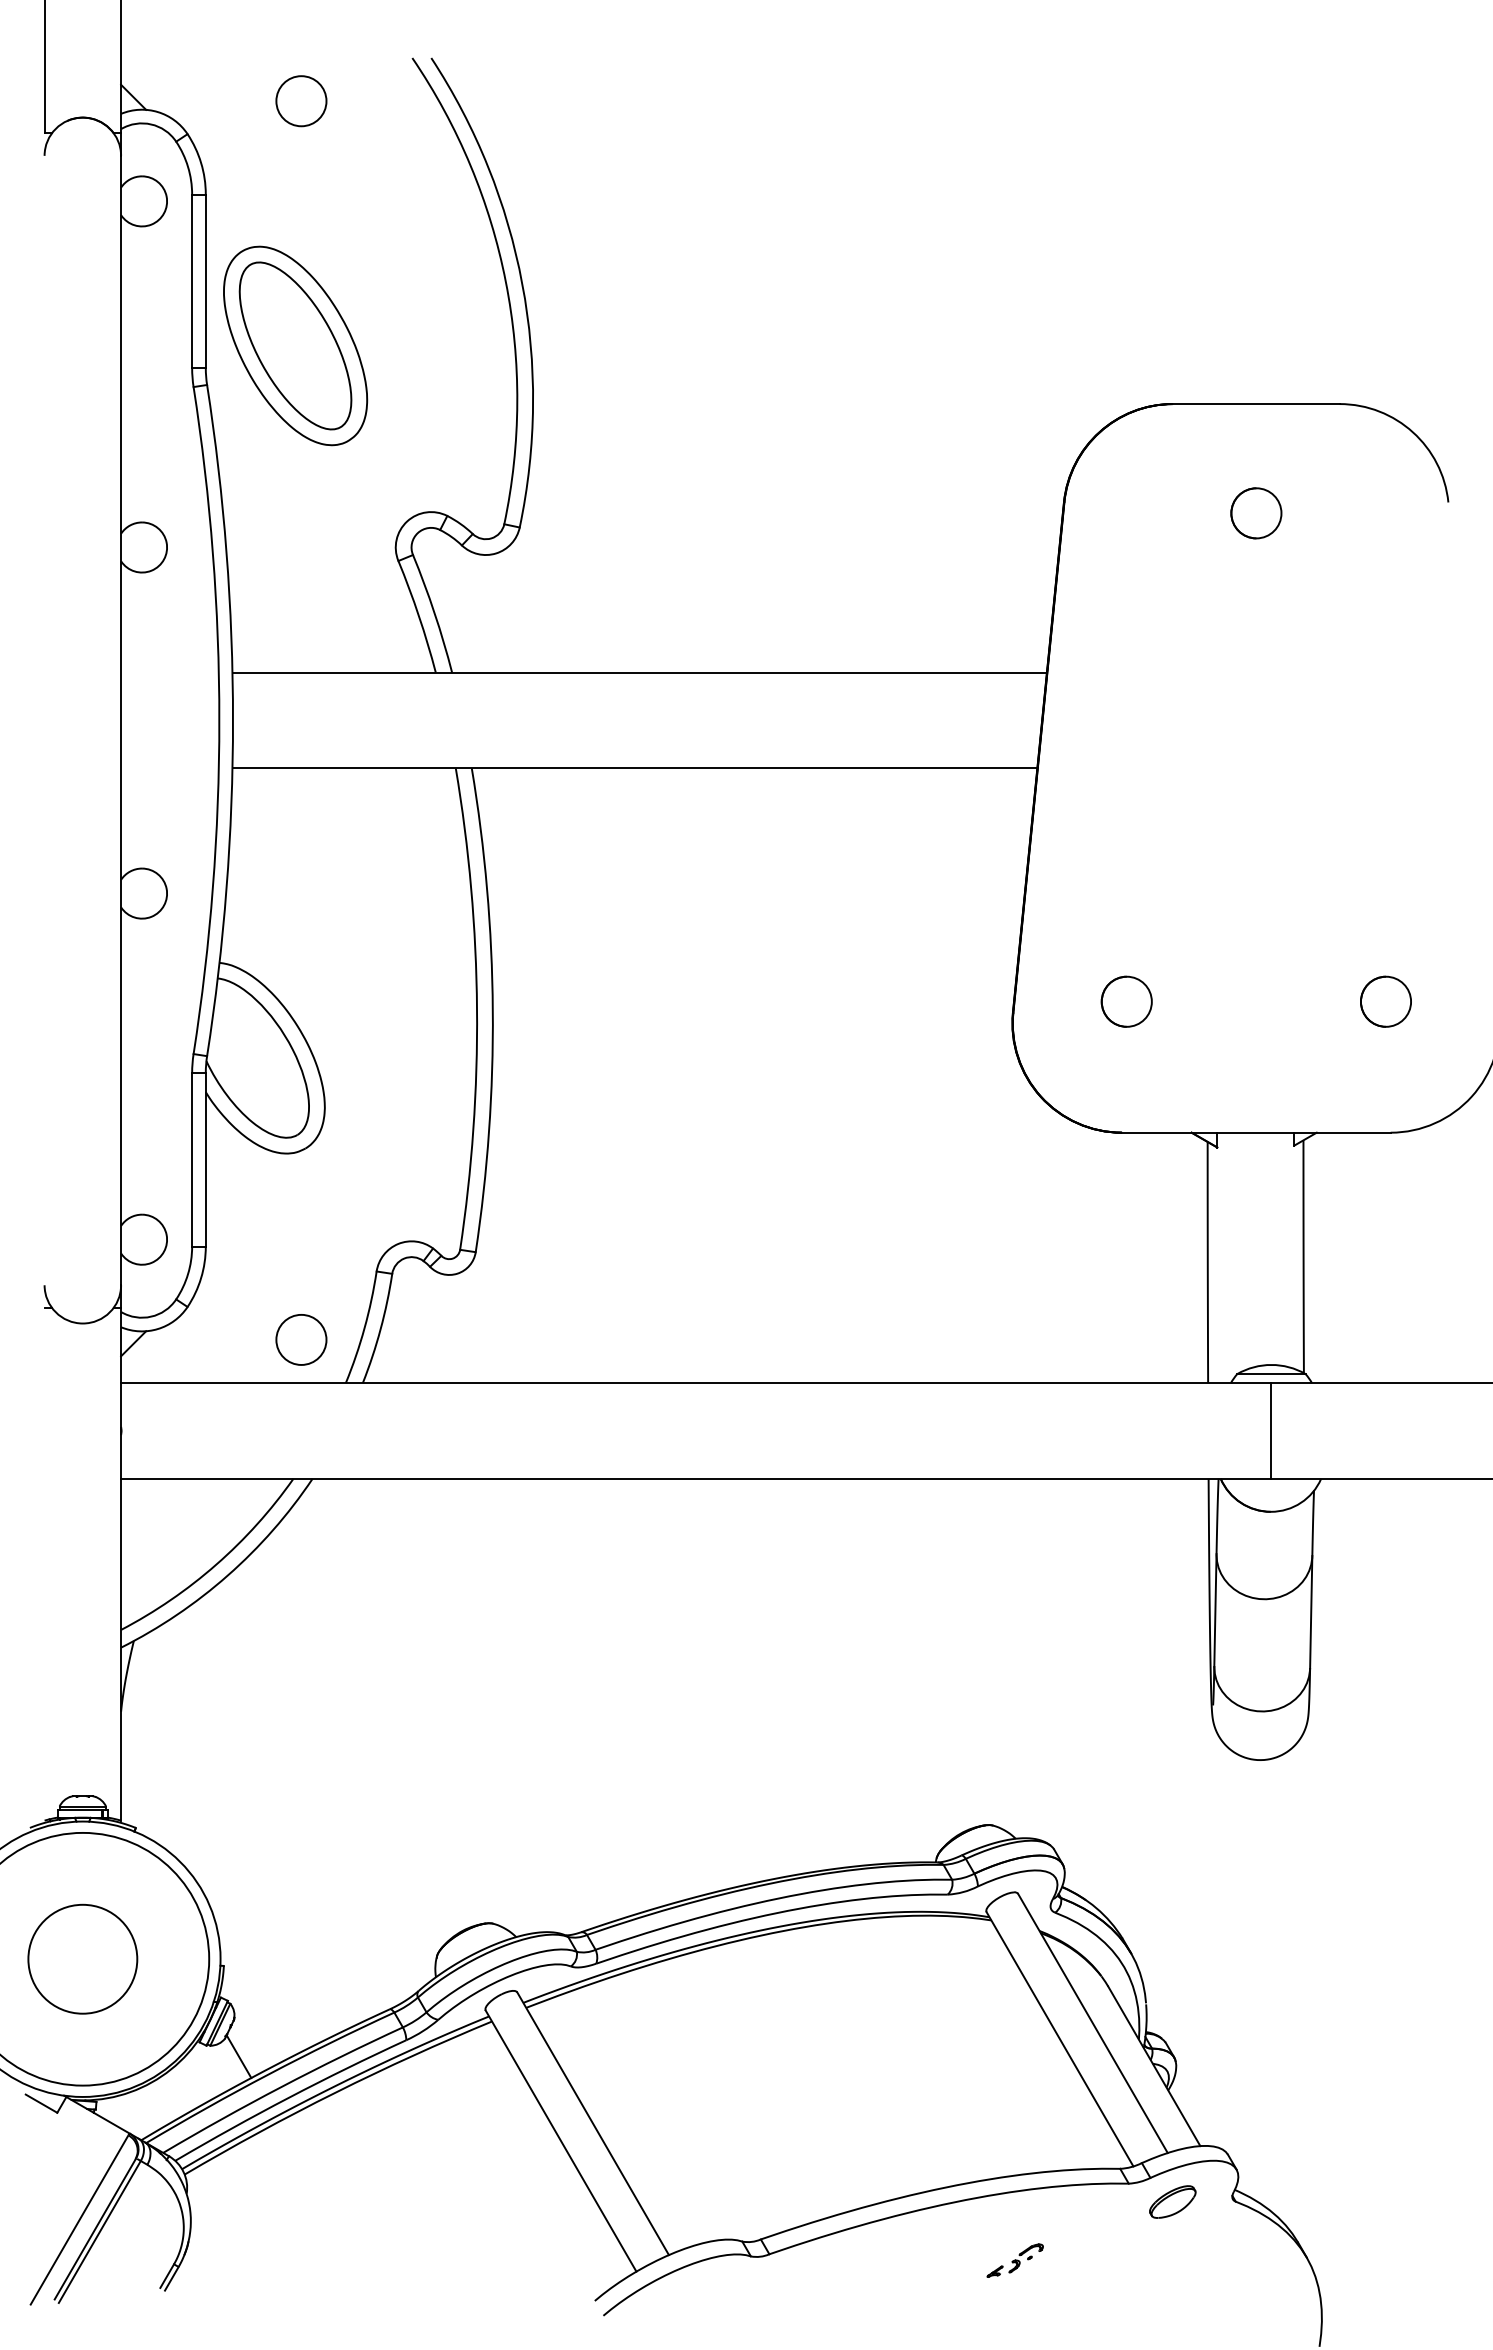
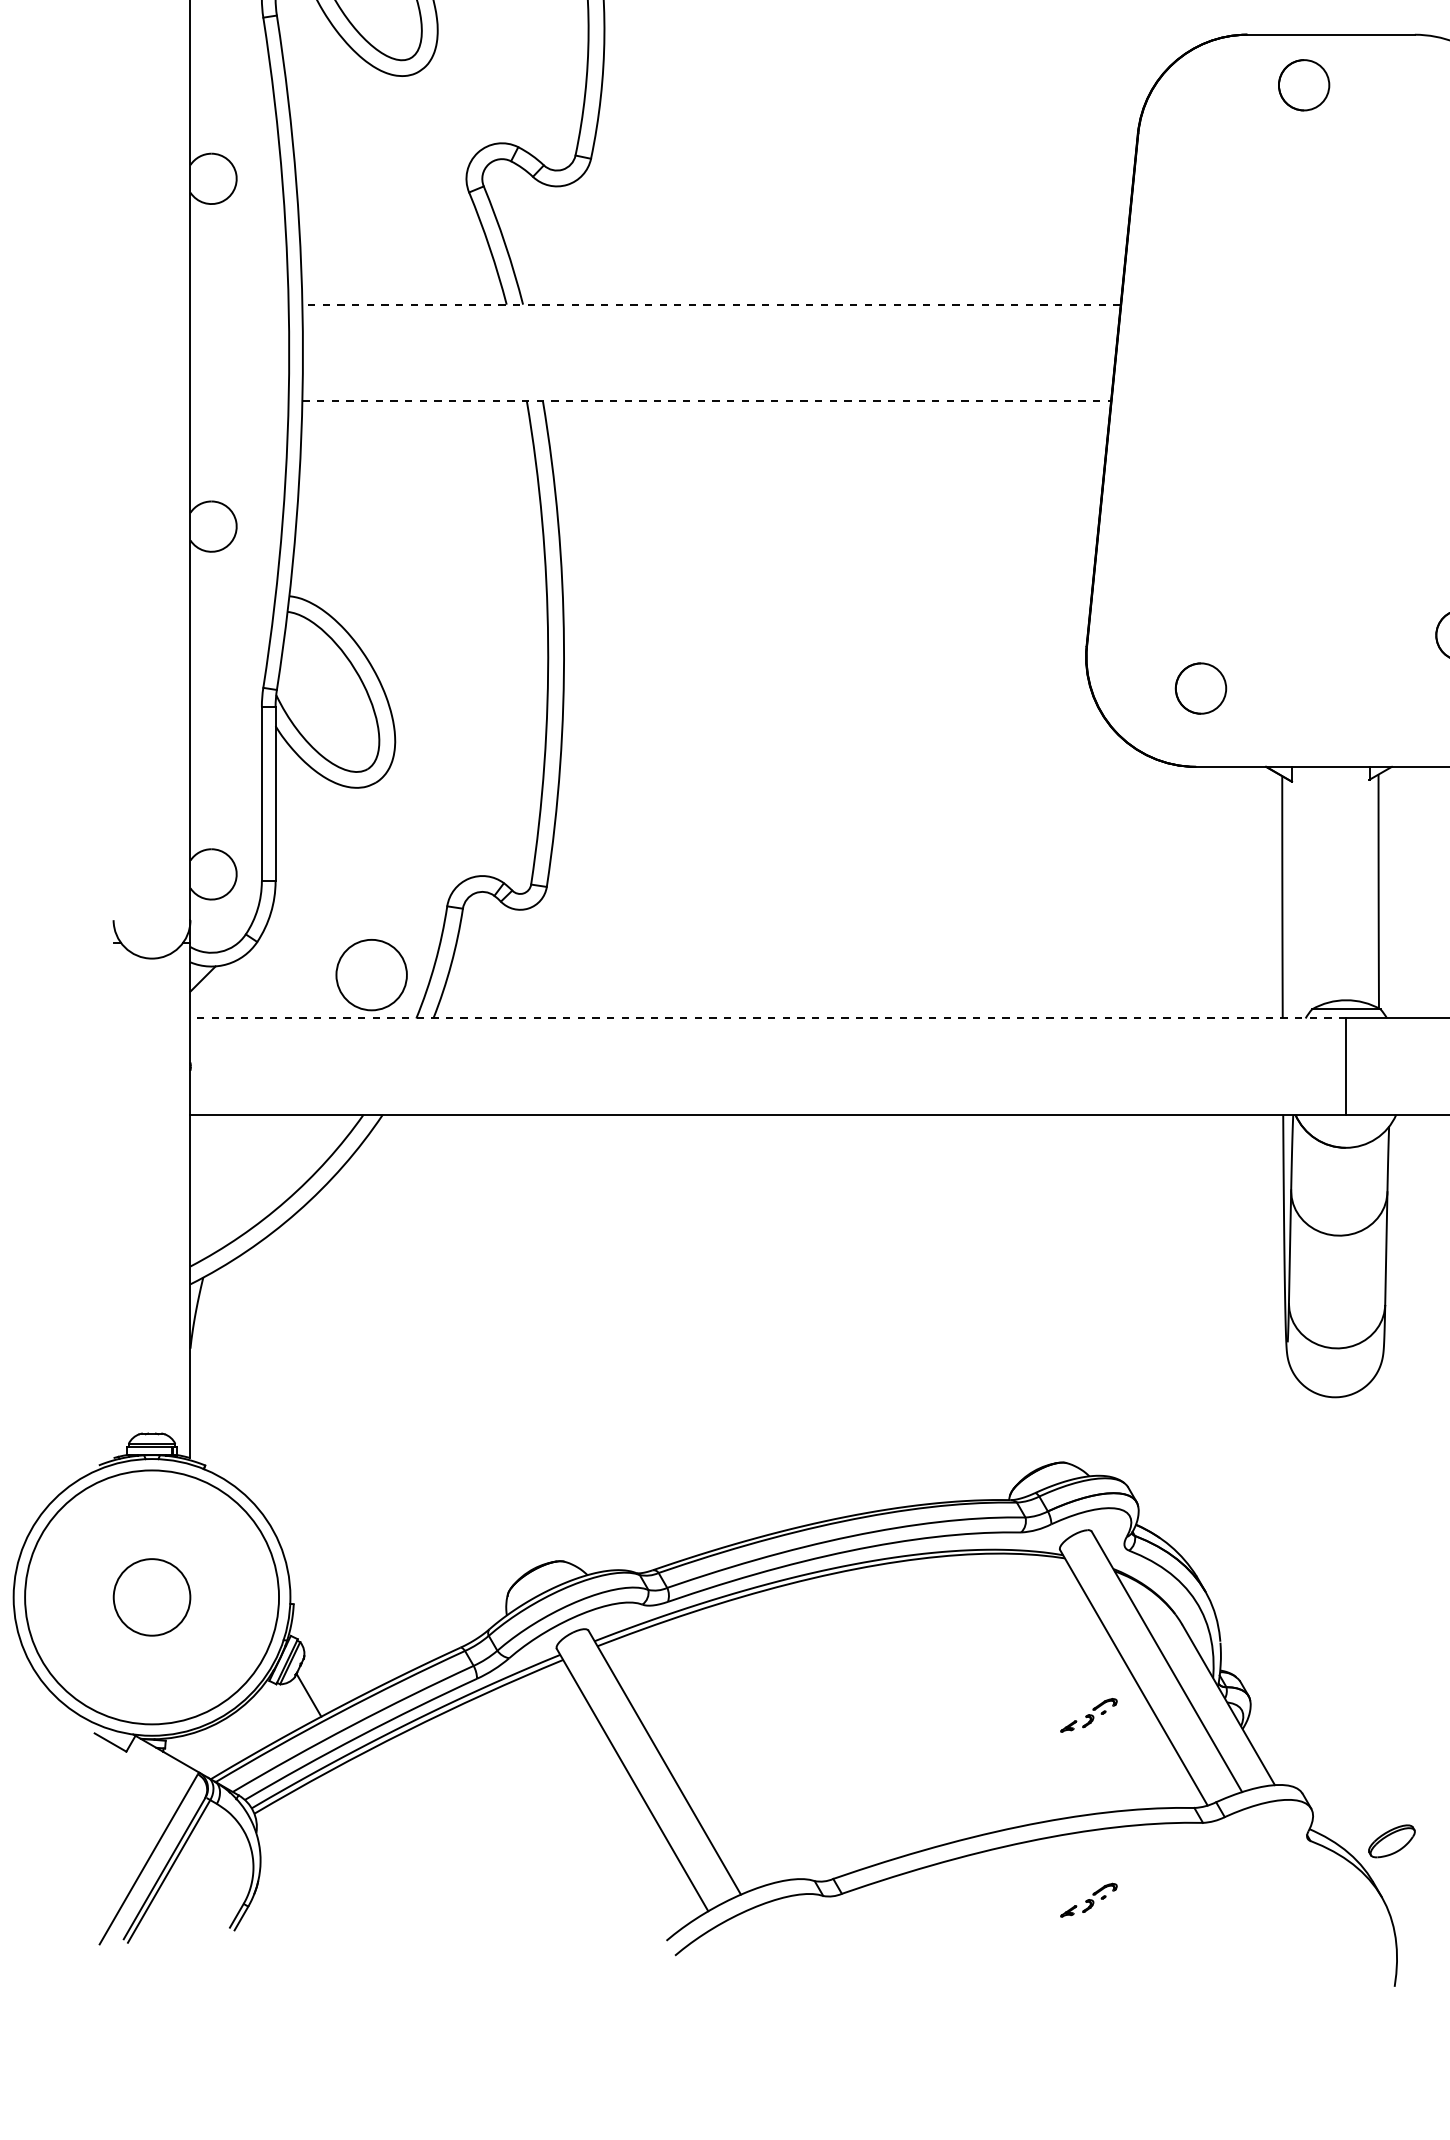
circle: (1256, 513) -> (1304, 85), moved
line: (639, 672) -> (711, 304), solid -> dashed
line: (635, 768) -> (707, 400), solid -> dashed
circle: (1126, 1001) -> (1200, 688), moved
circle: (301, 1339) -> (371, 974), size x1.4
line: (695, 1383) -> (767, 1018), solid -> dashed
circle: (82, 1958) -> (151, 1596), size x0.7
part: (1014, 2076) -> (1088, 1715), added
part: (1172, 2201) -> (1391, 1840), moved

